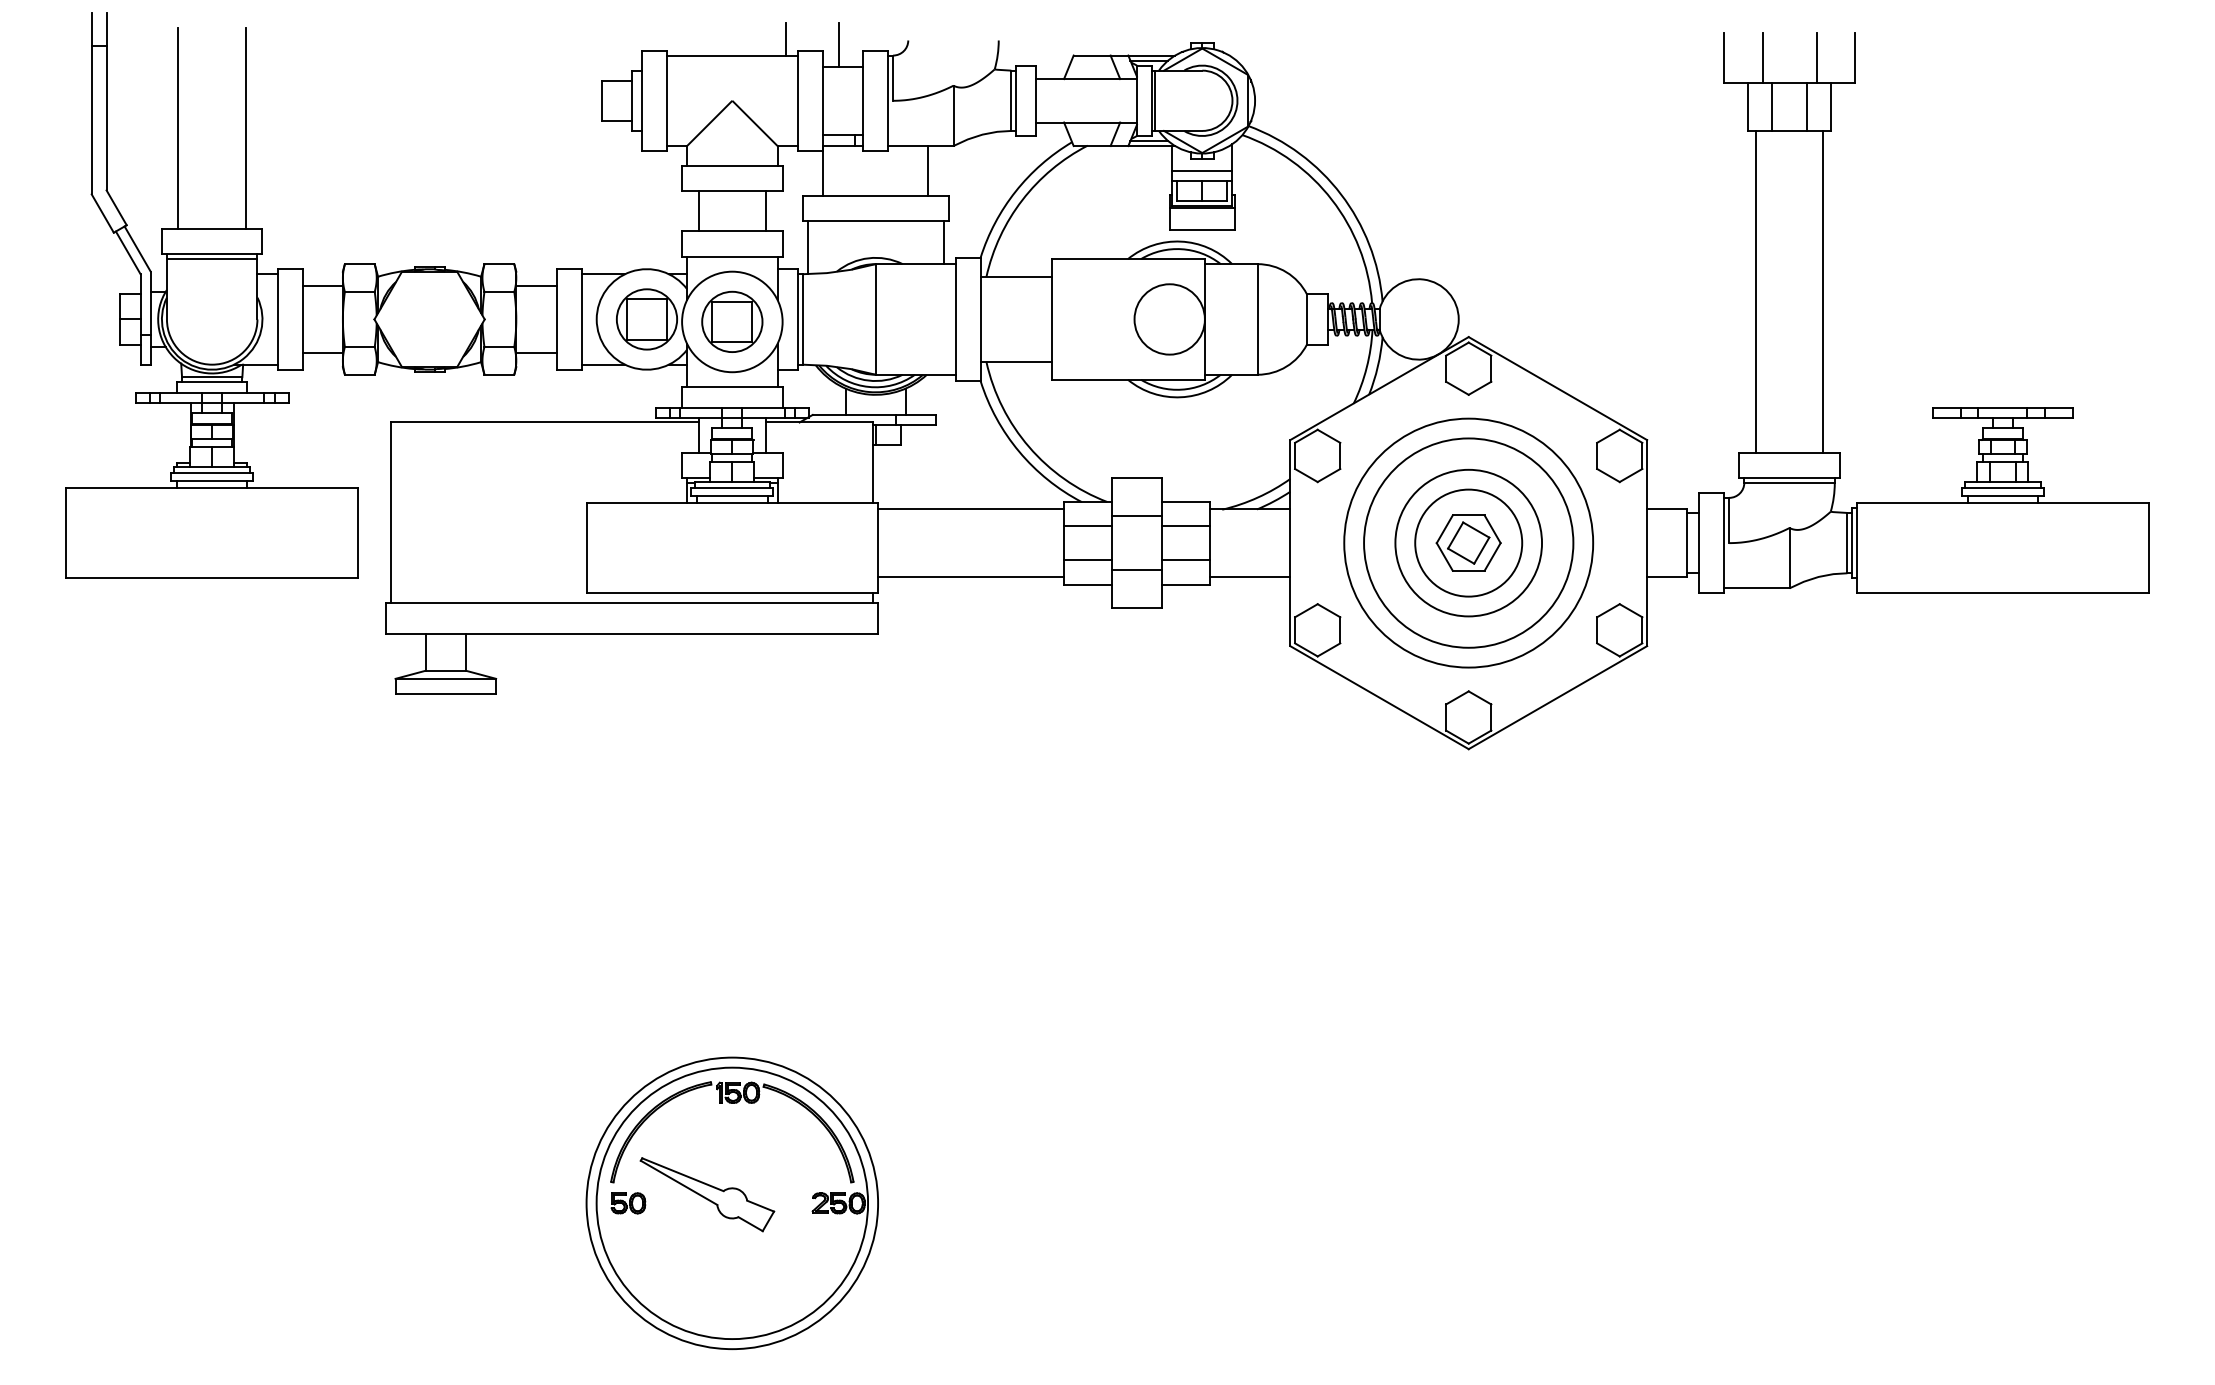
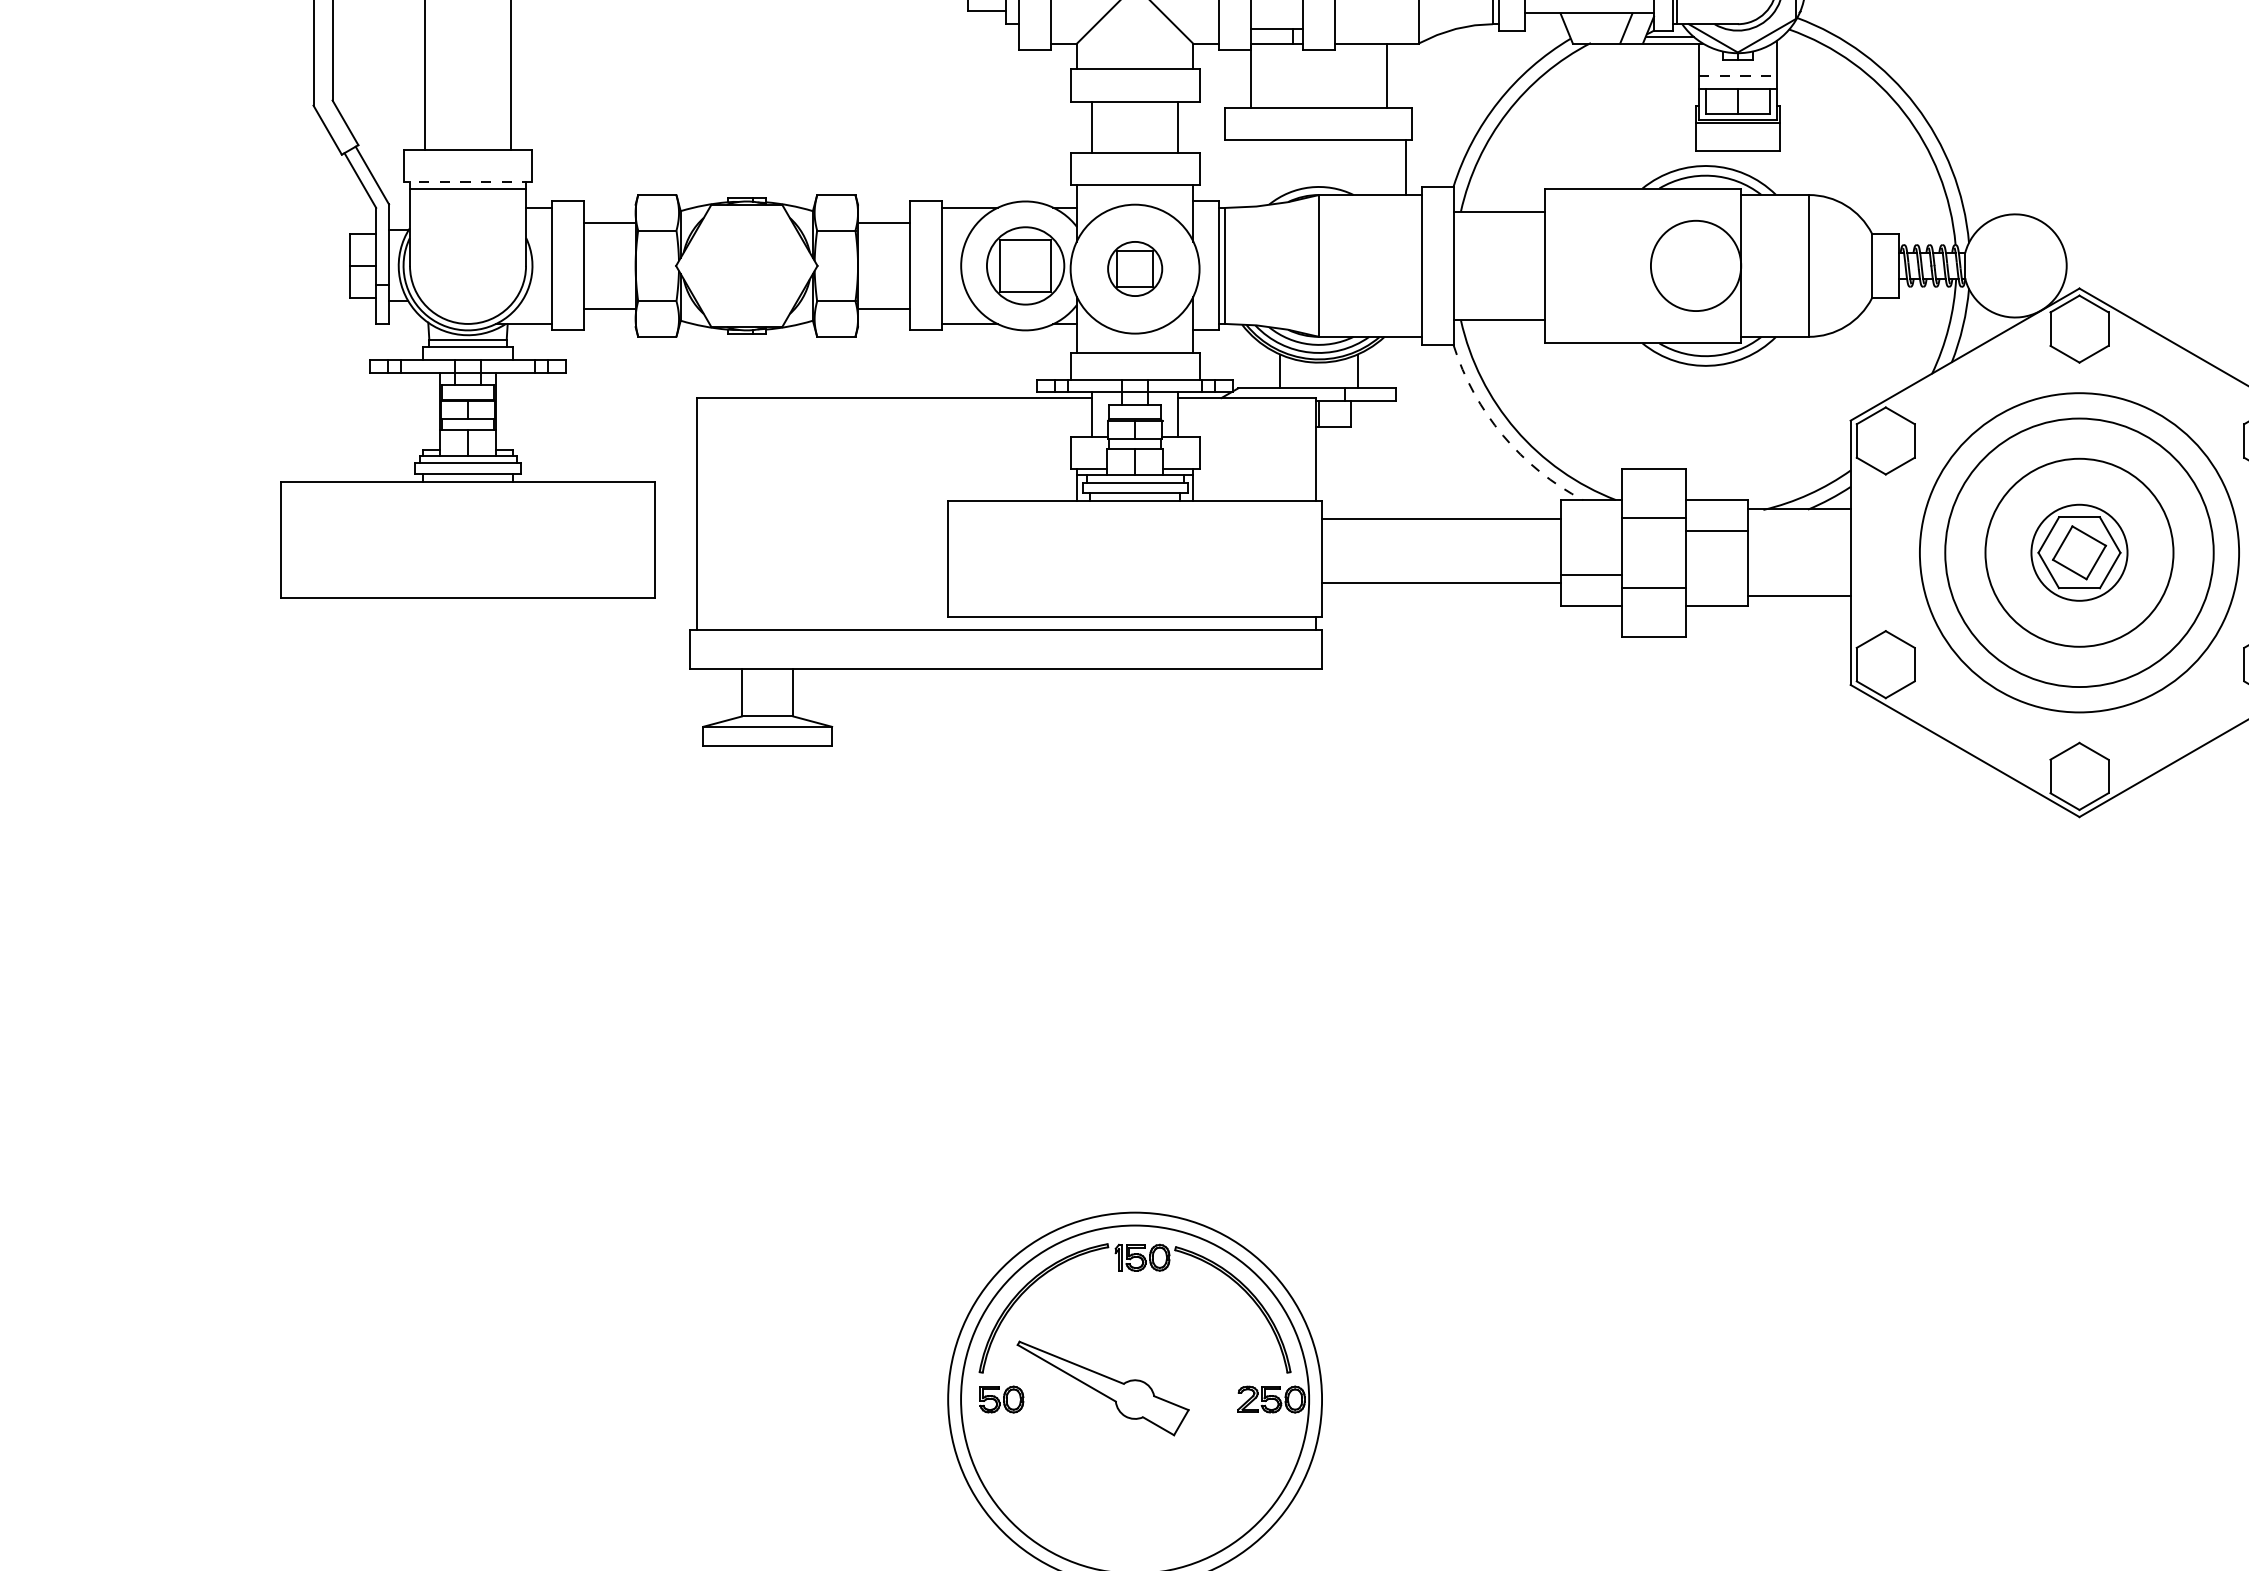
line: (1202, 171) -> (1738, 76), solid -> dashed
line: (807, 247) -> (1231, 173), removed
line: (211, 254) -> (467, 182), solid -> dashed
part: (732, 321) -> (1135, 268), size x0.7
arc: (1019, 451) -> (1503, 435), solid -> dashed
line: (971, 509) -> (1441, 582), moved
line: (1087, 525) -> (1590, 530), removed
circle: (1468, 542) -> (2079, 552), size x0.7
line: (1185, 560) -> (1716, 575), removed
line: (971, 576) -> (1441, 518), moved

